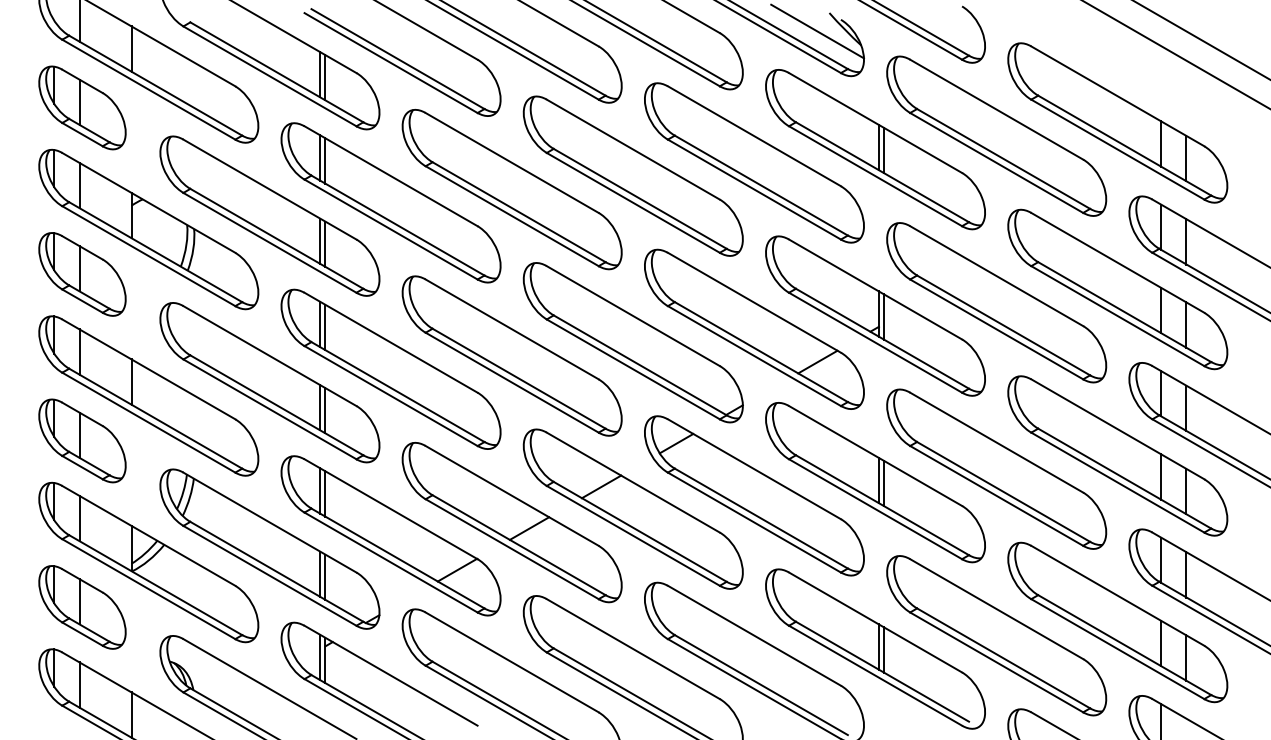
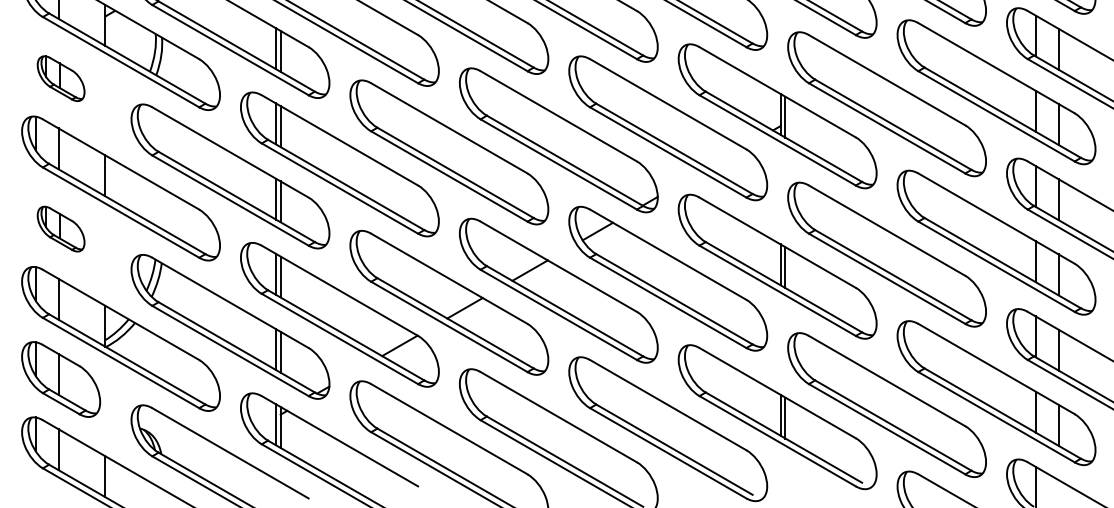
part: (82, 274) -> (61, 78), size x0.6
line: (817, 361) -> (725, 157), removed
part: (82, 440) -> (61, 228), size x0.6

